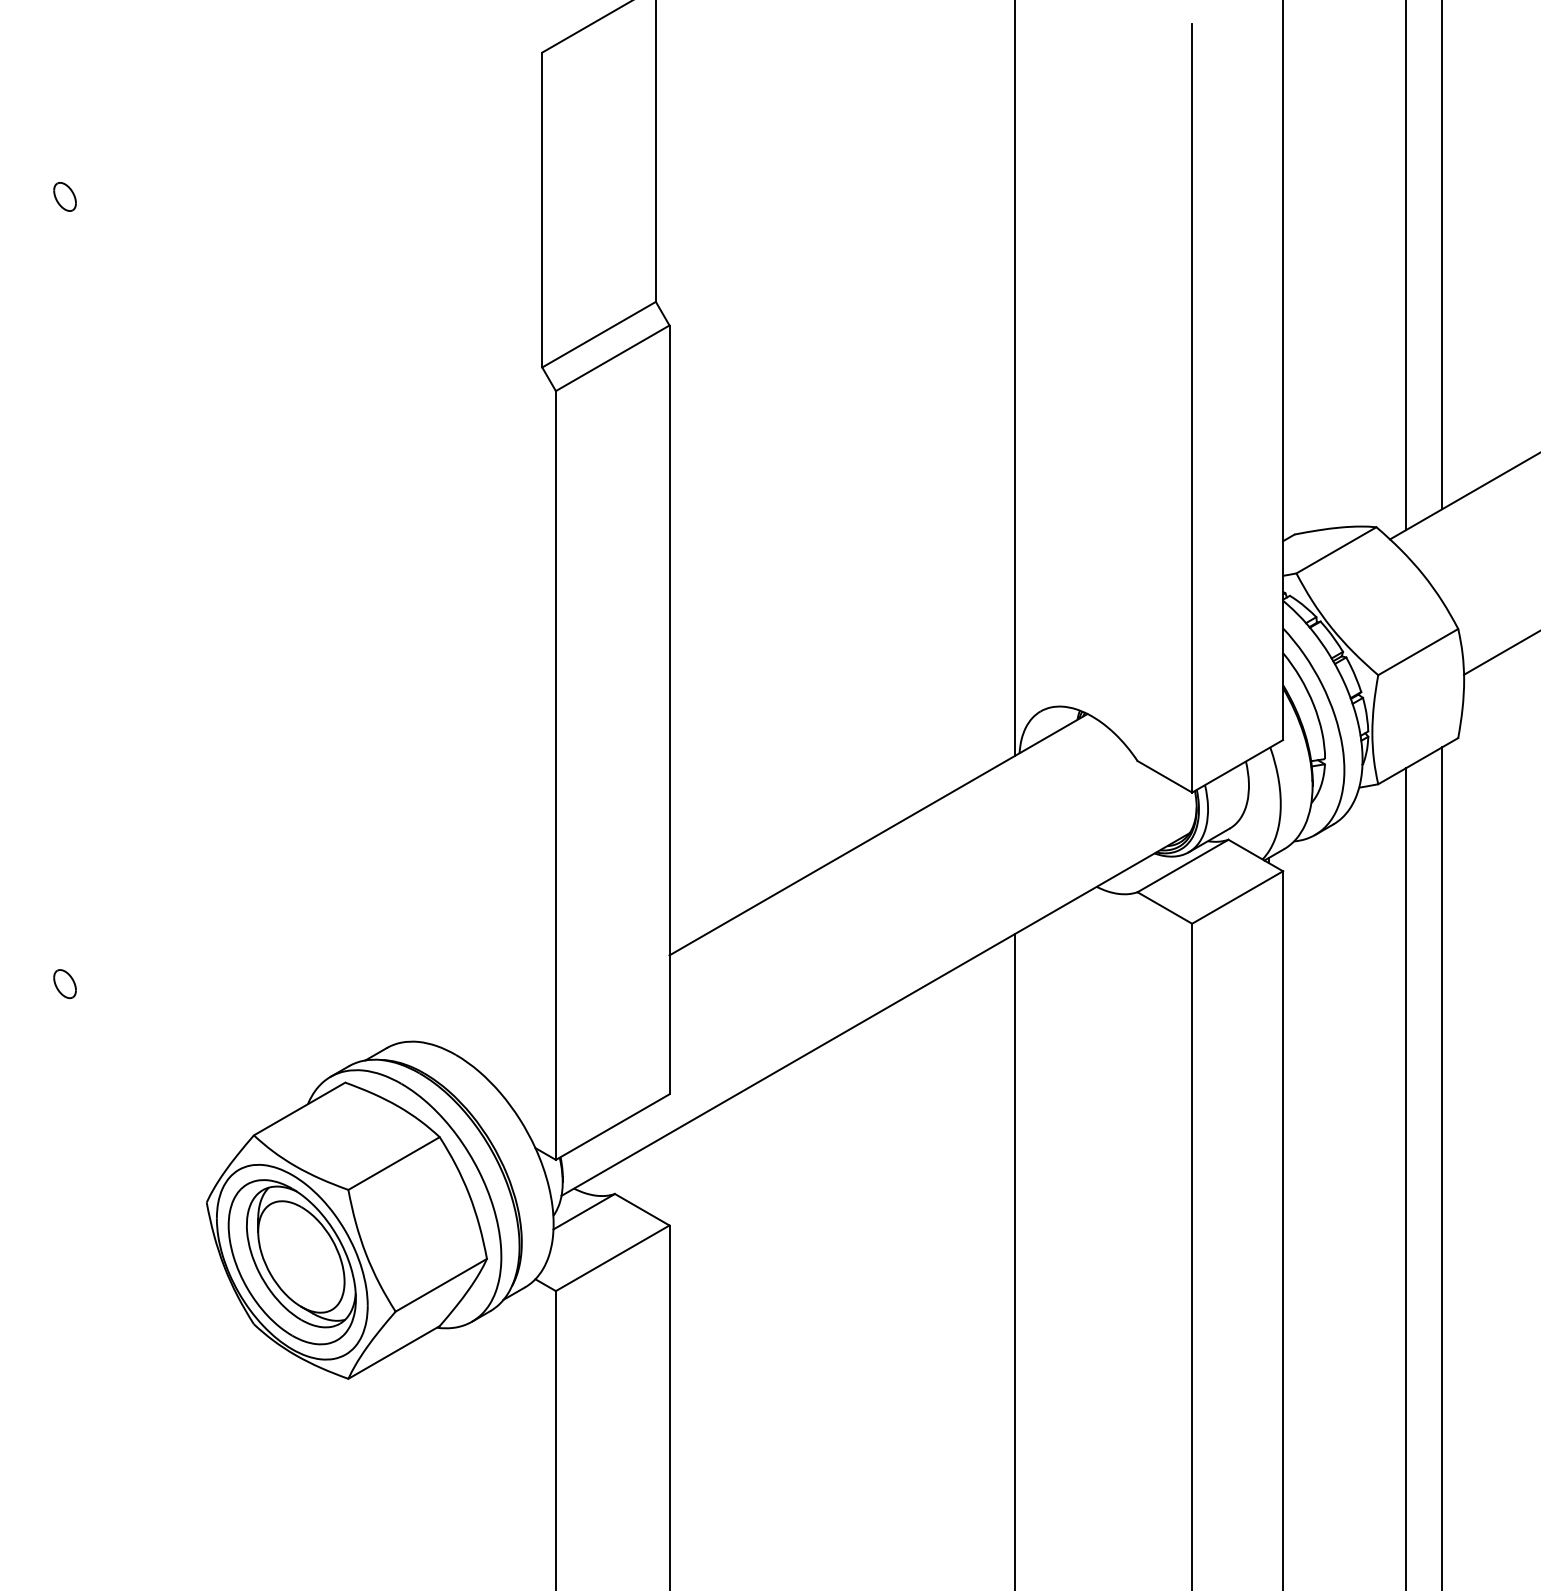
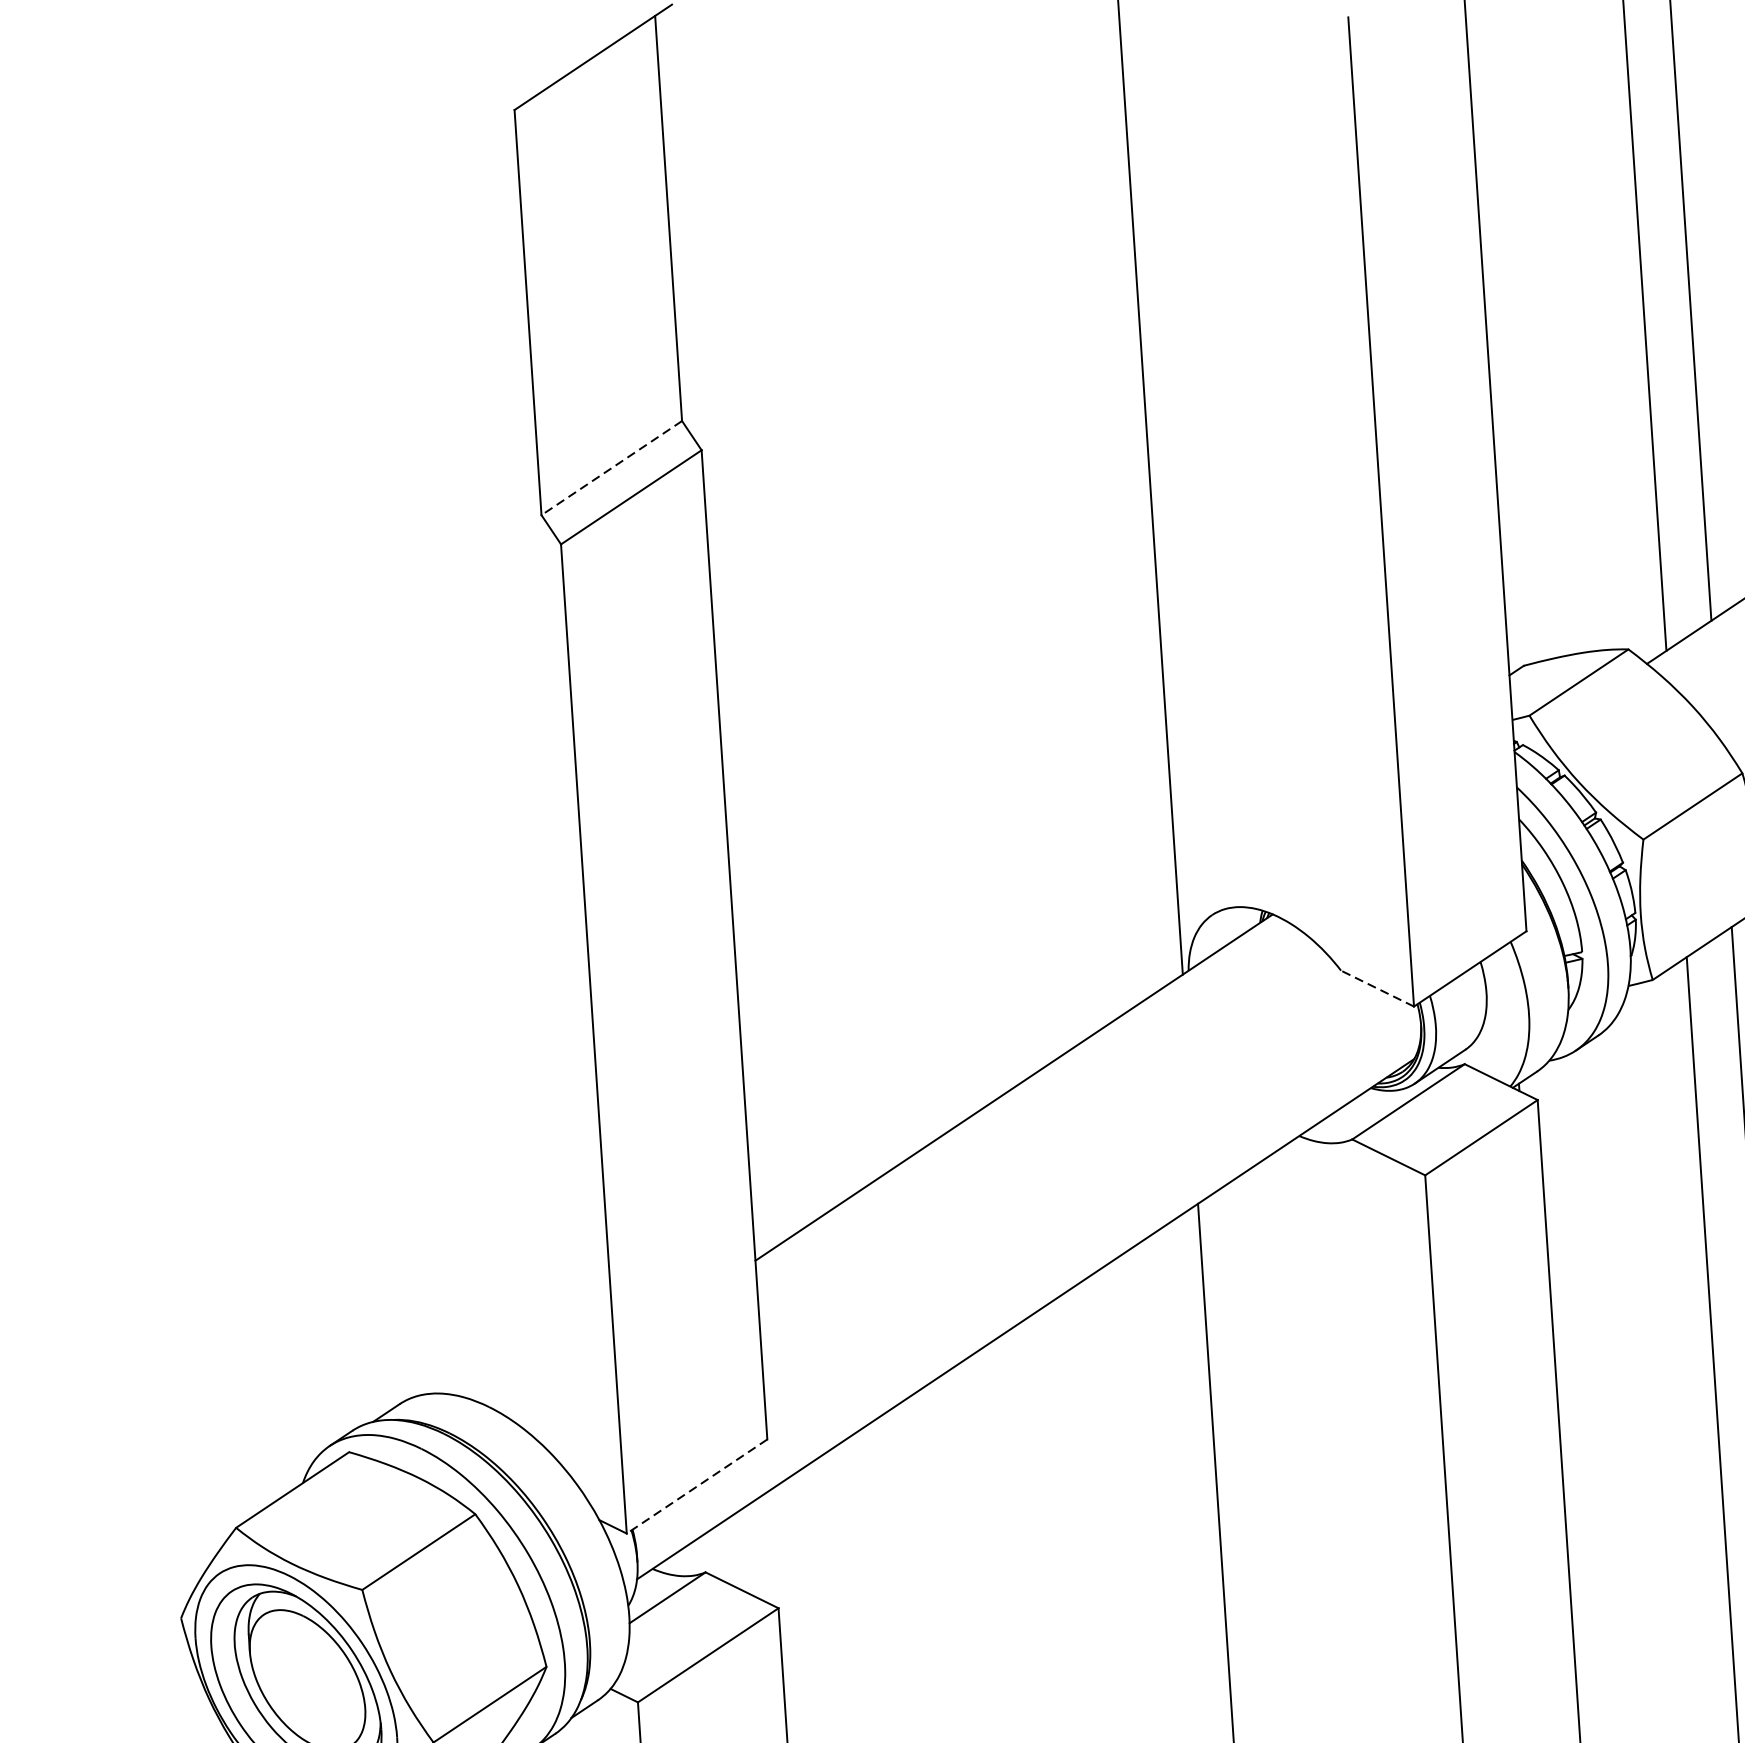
line: (599, 334) -> (612, 467), solid -> dashed
line: (1164, 776) -> (1377, 988), solid -> dashed
line: (612, 1127) -> (696, 1487), solid -> dashed

